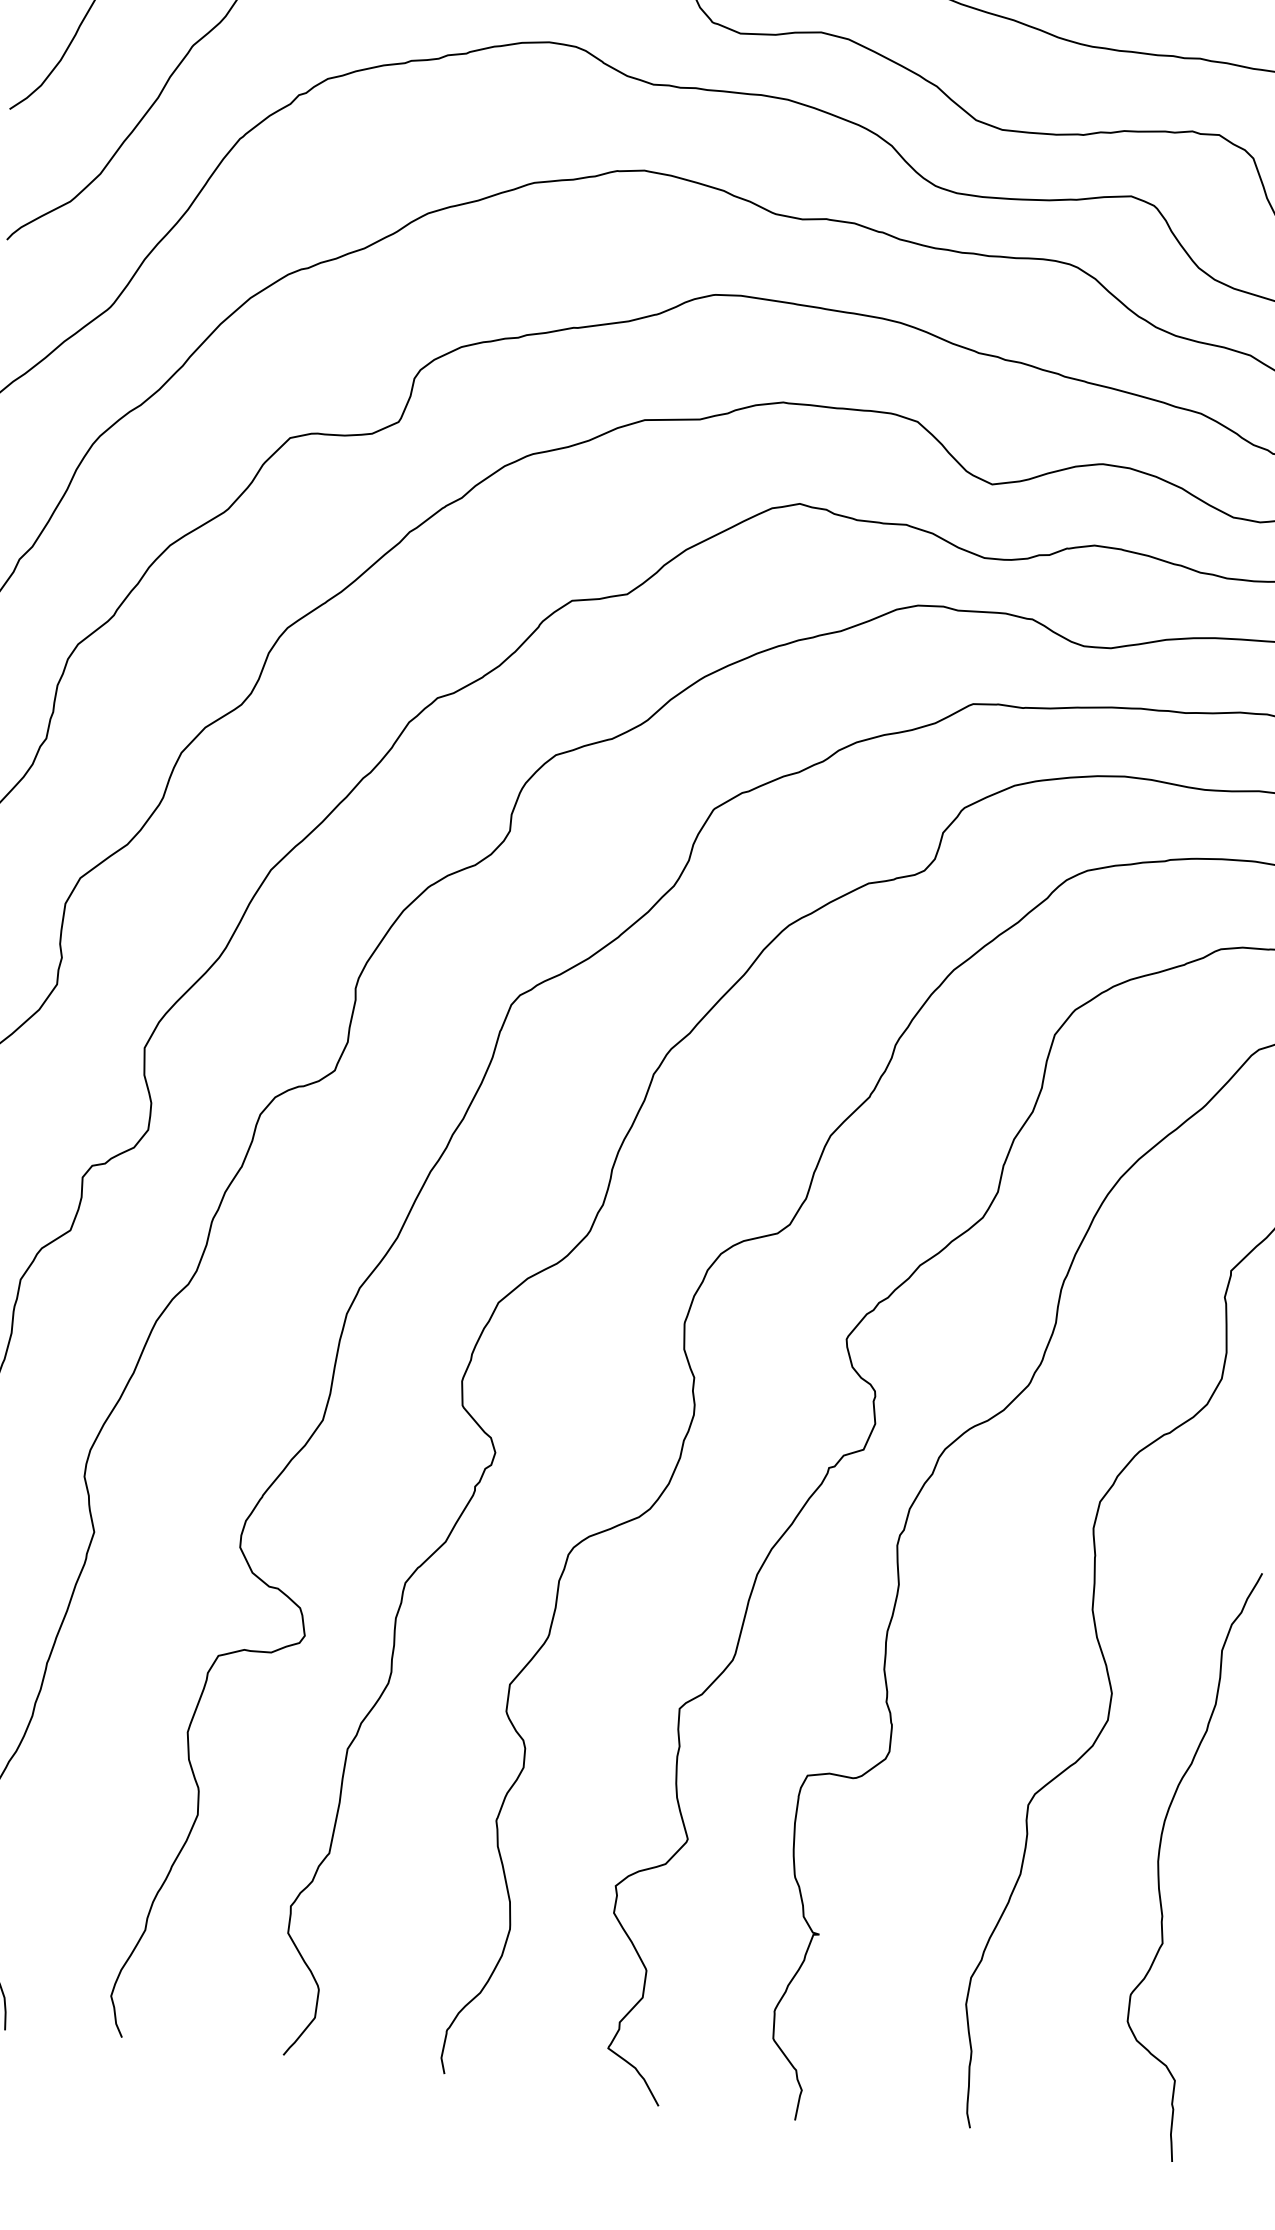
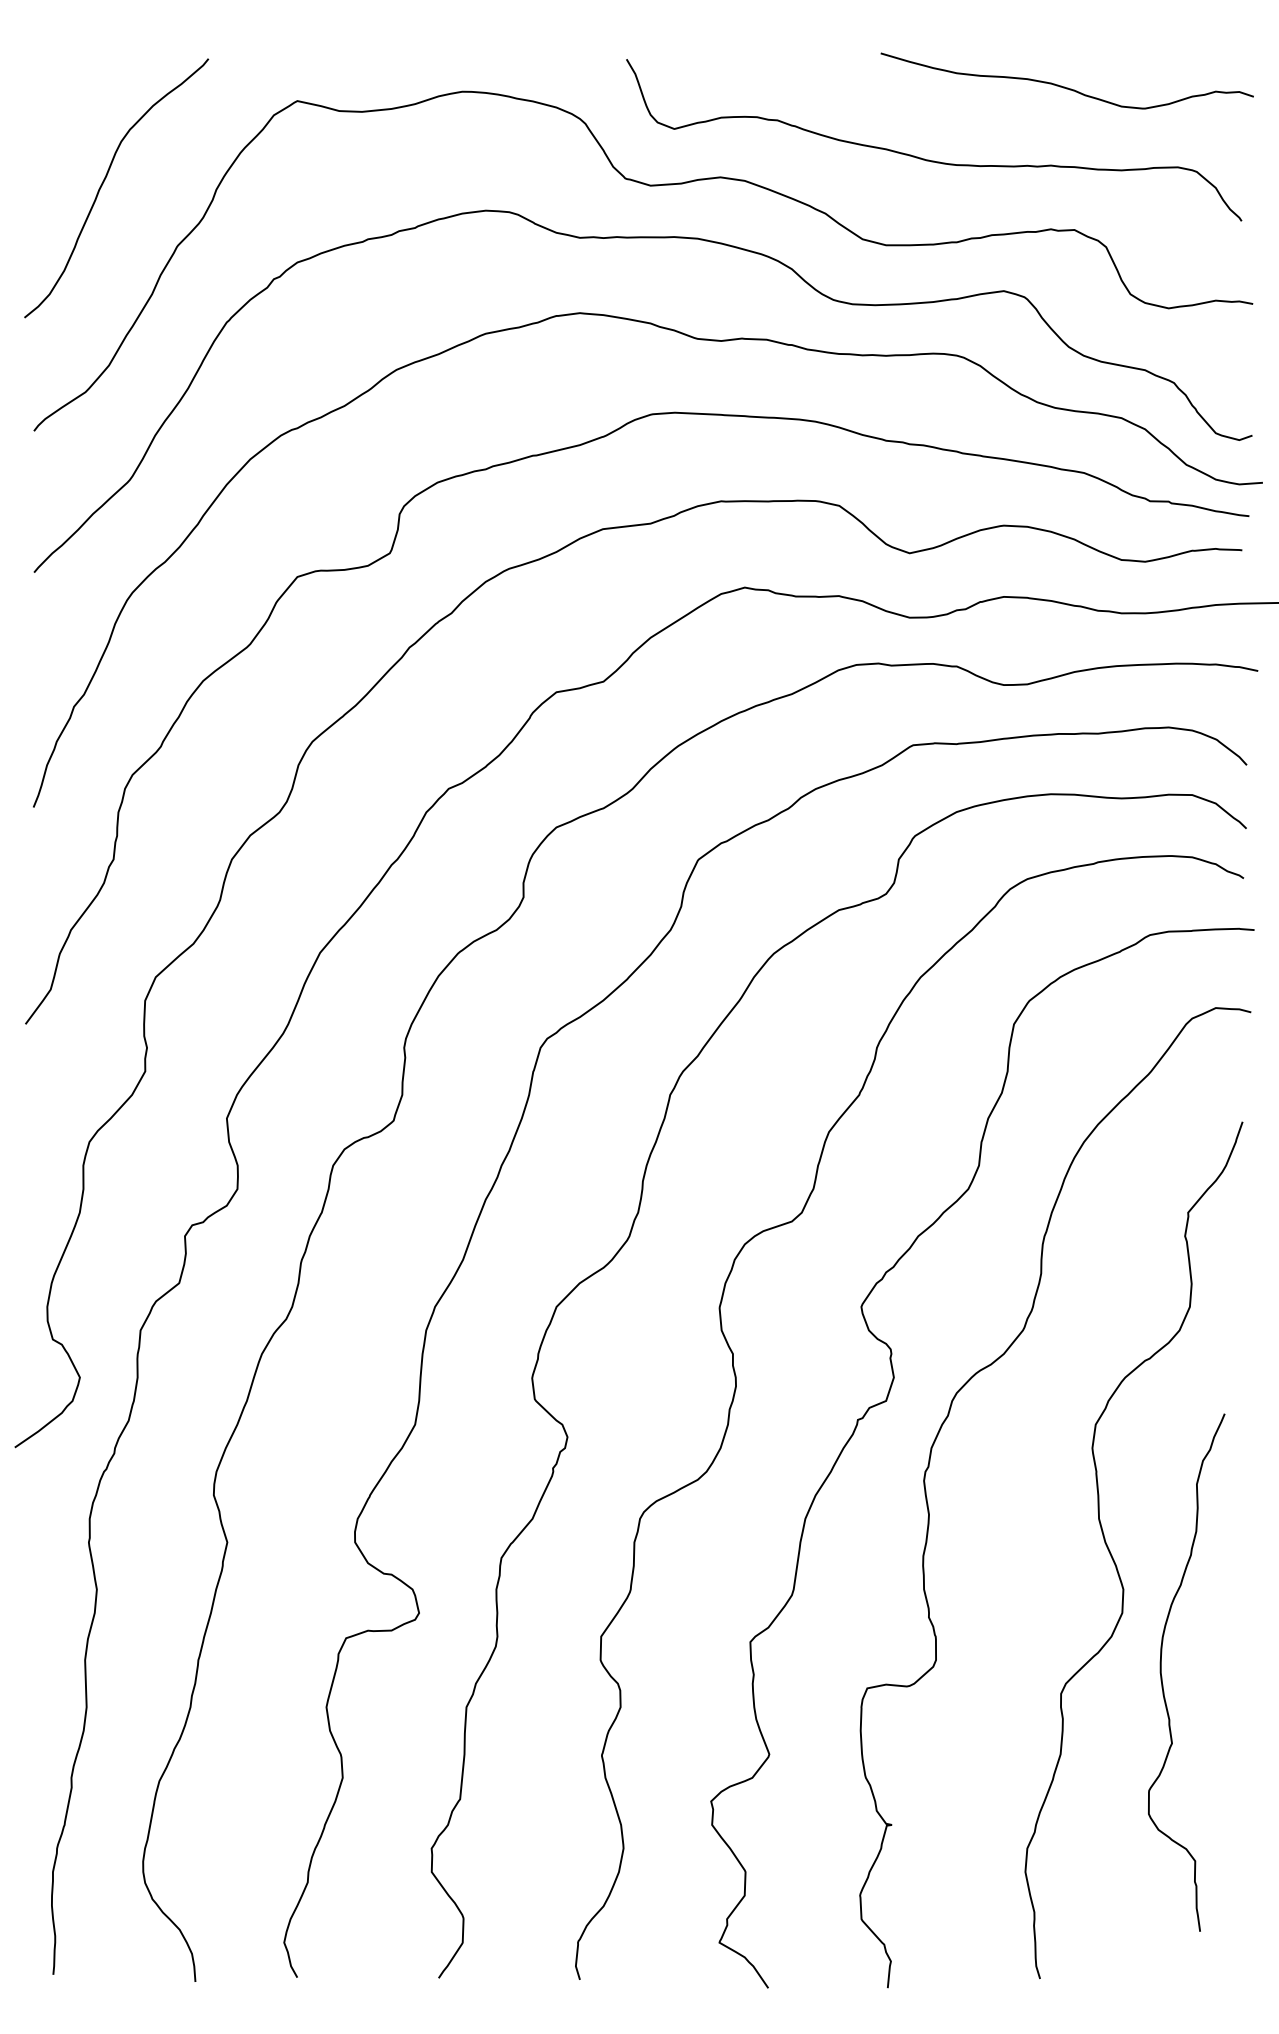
curve: (1159, 1865) -> (1162, 1676), moved

